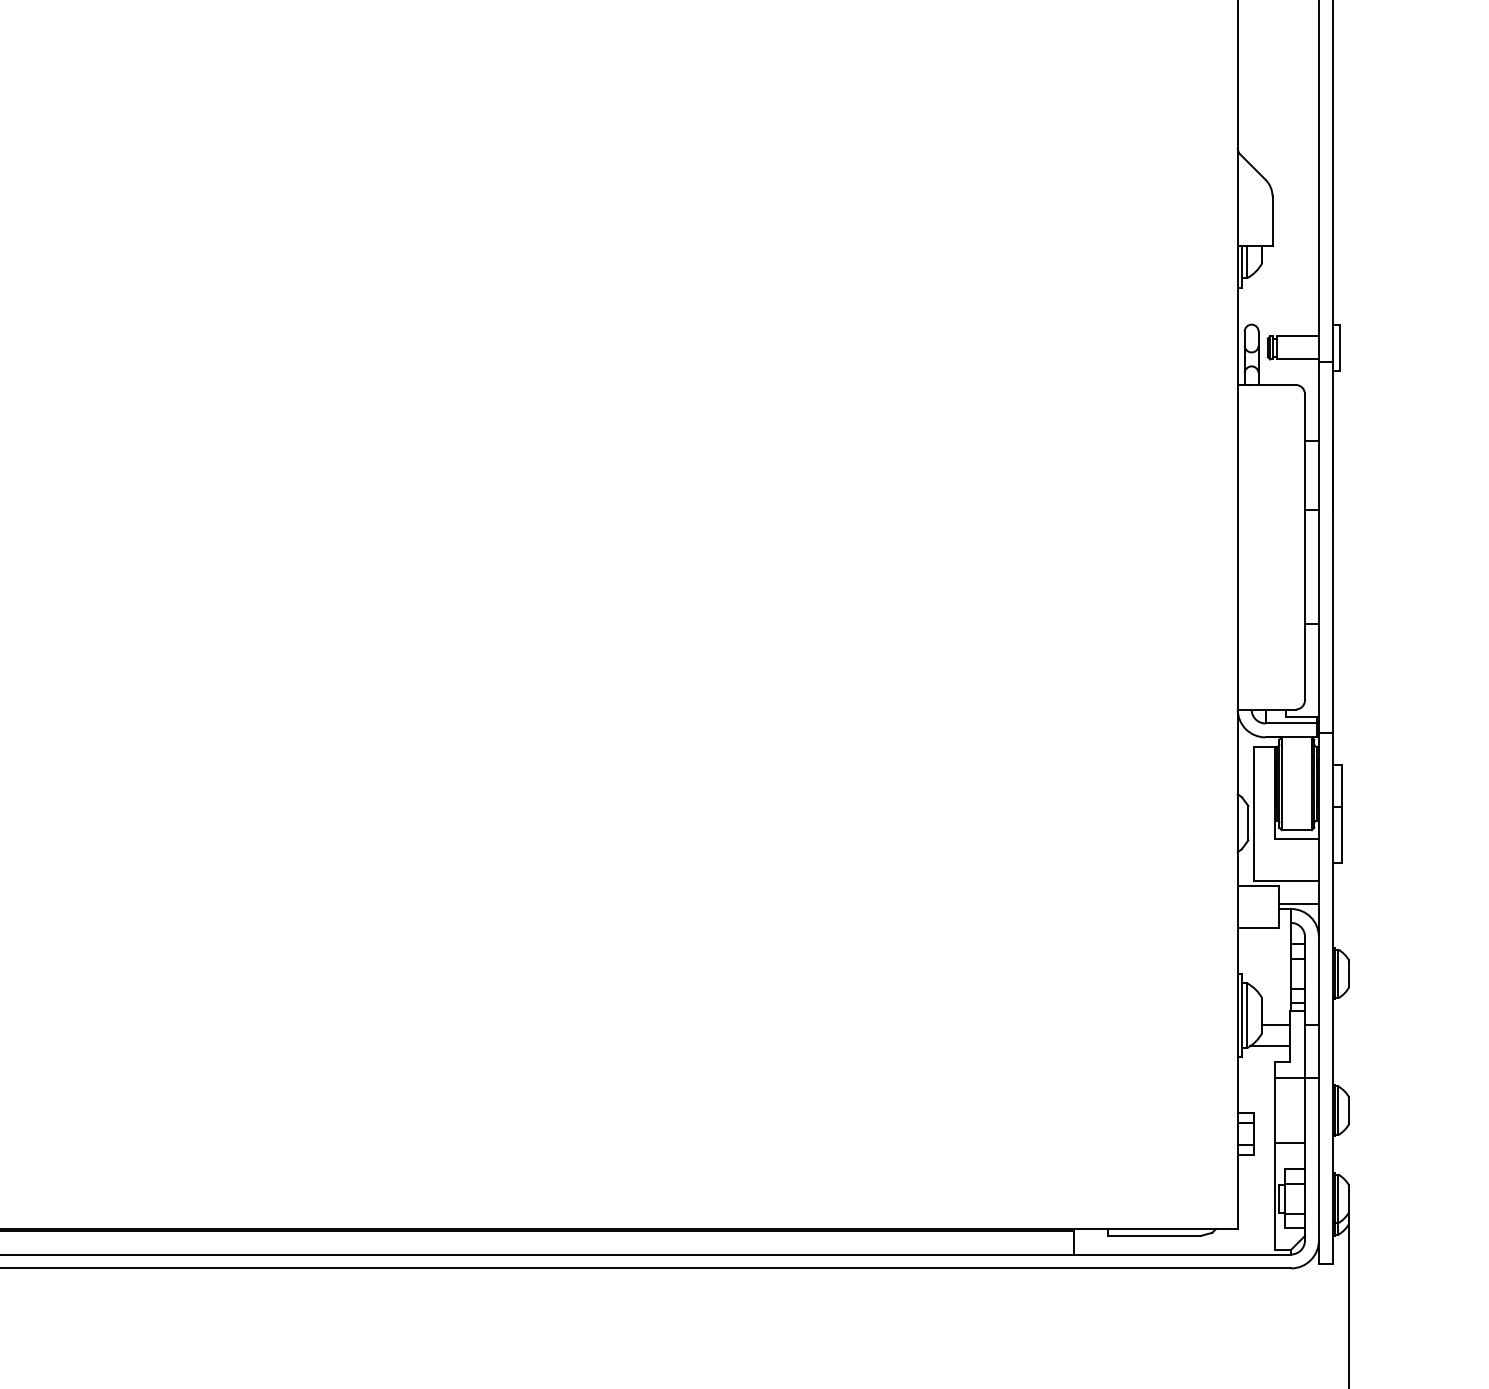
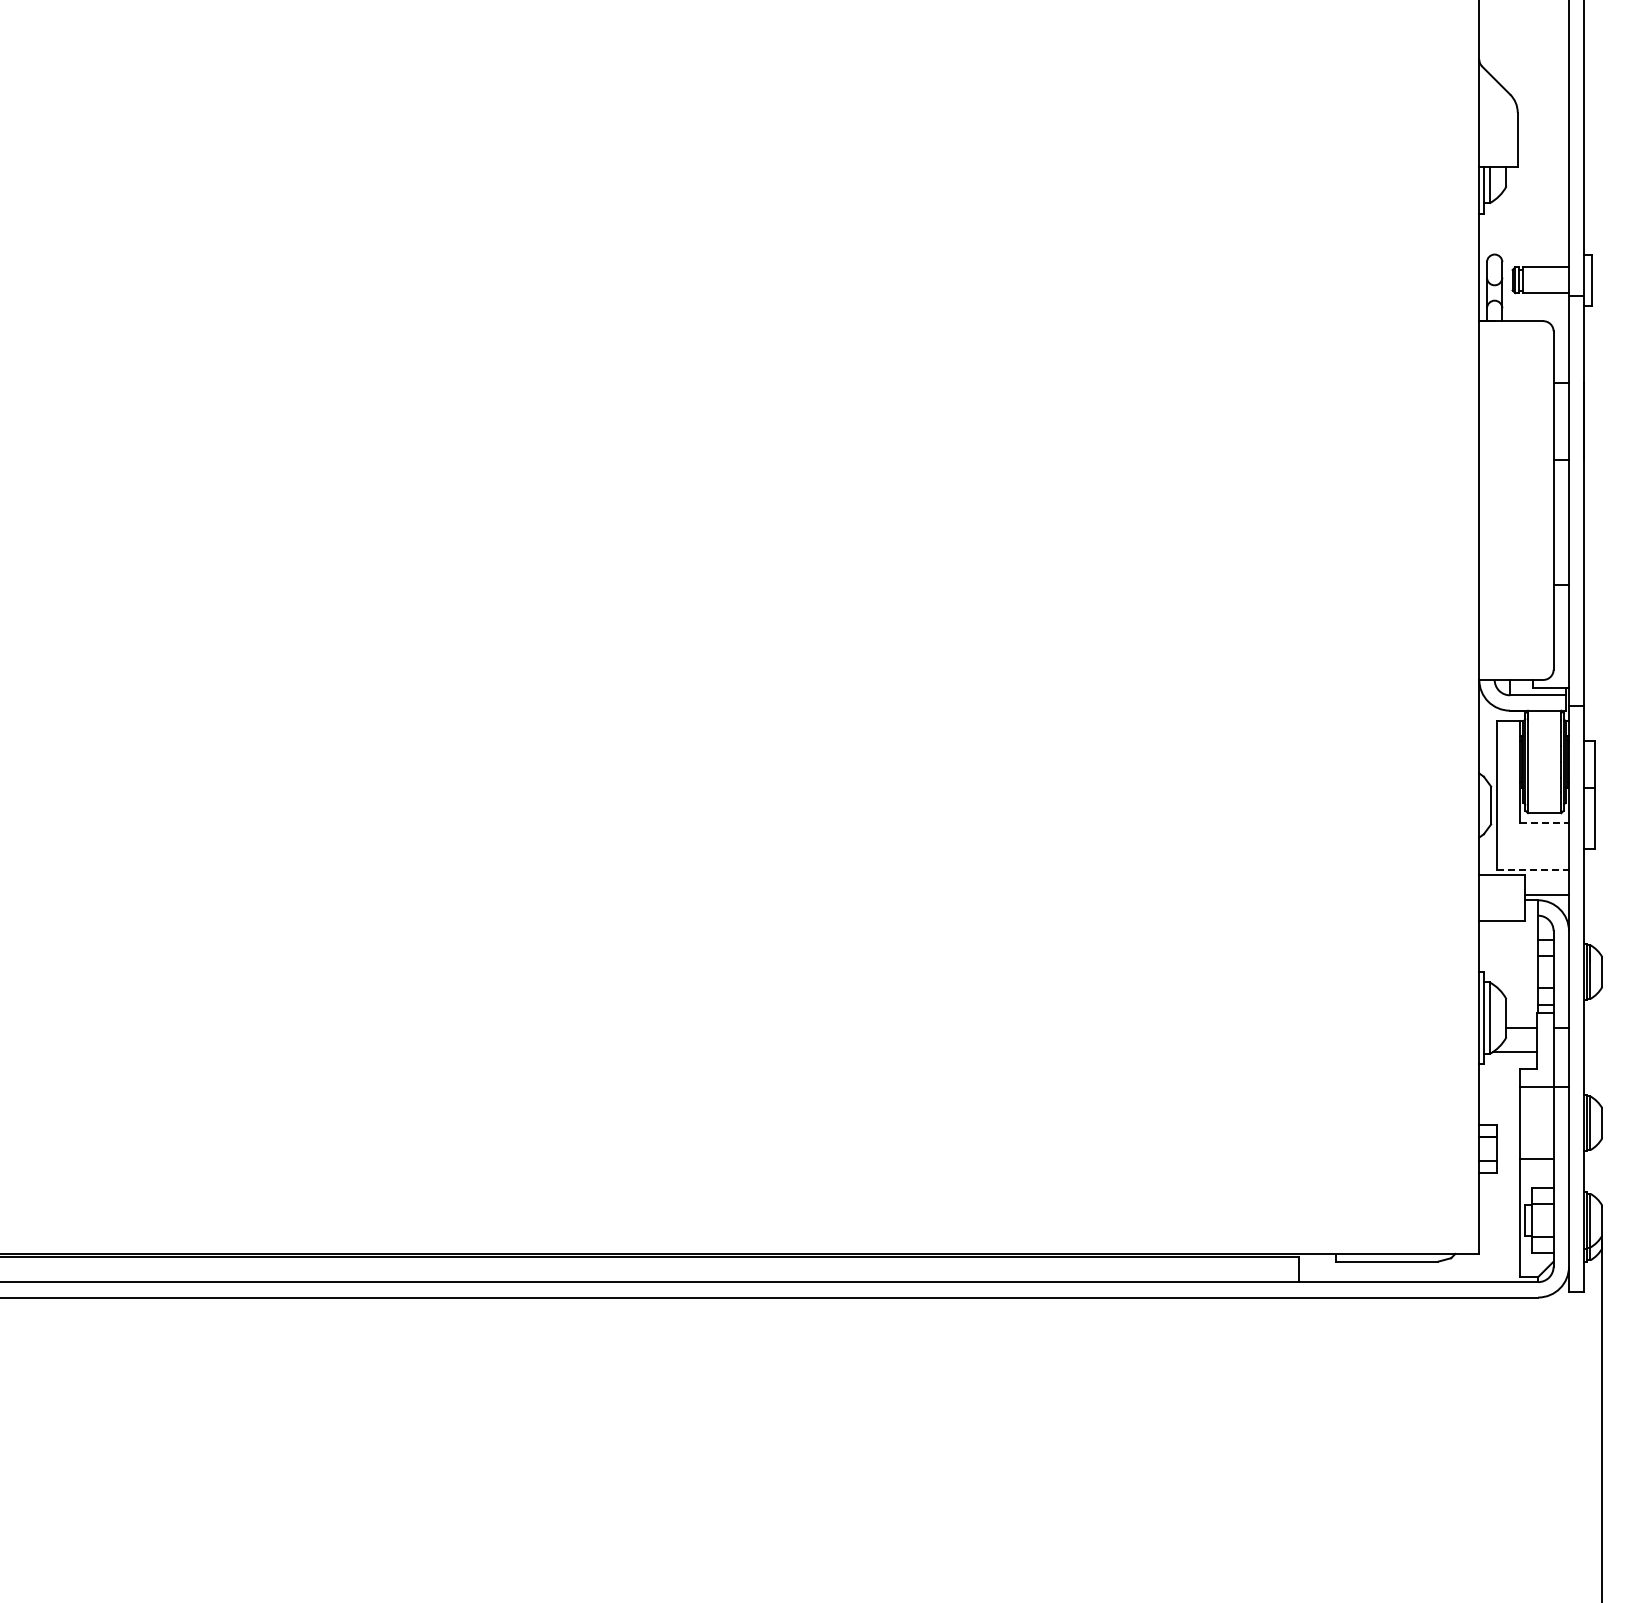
line: (1297, 839) -> (1545, 823), solid -> dashed
line: (1286, 881) -> (1533, 869), solid -> dashed

